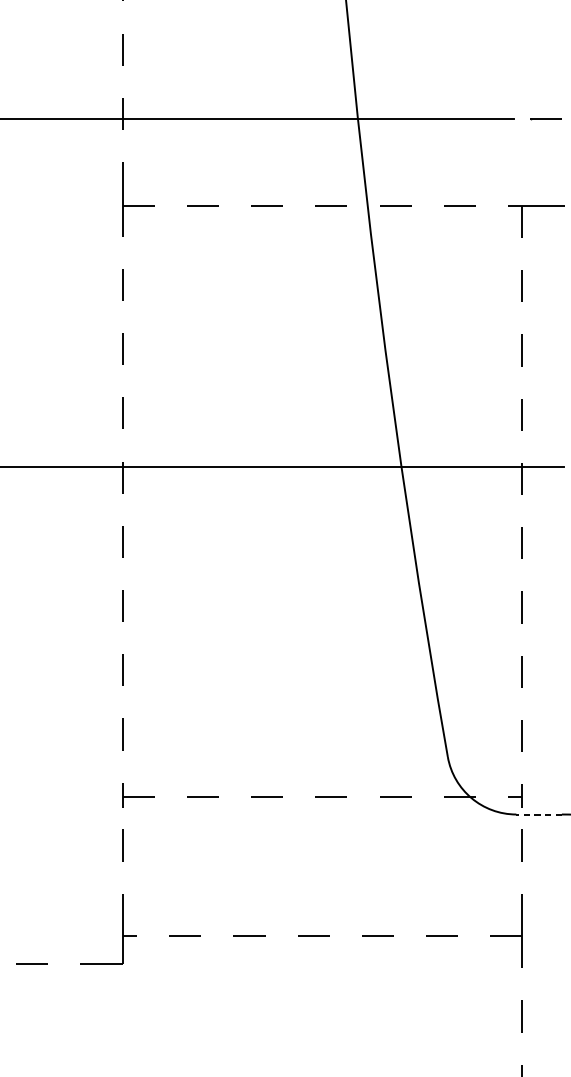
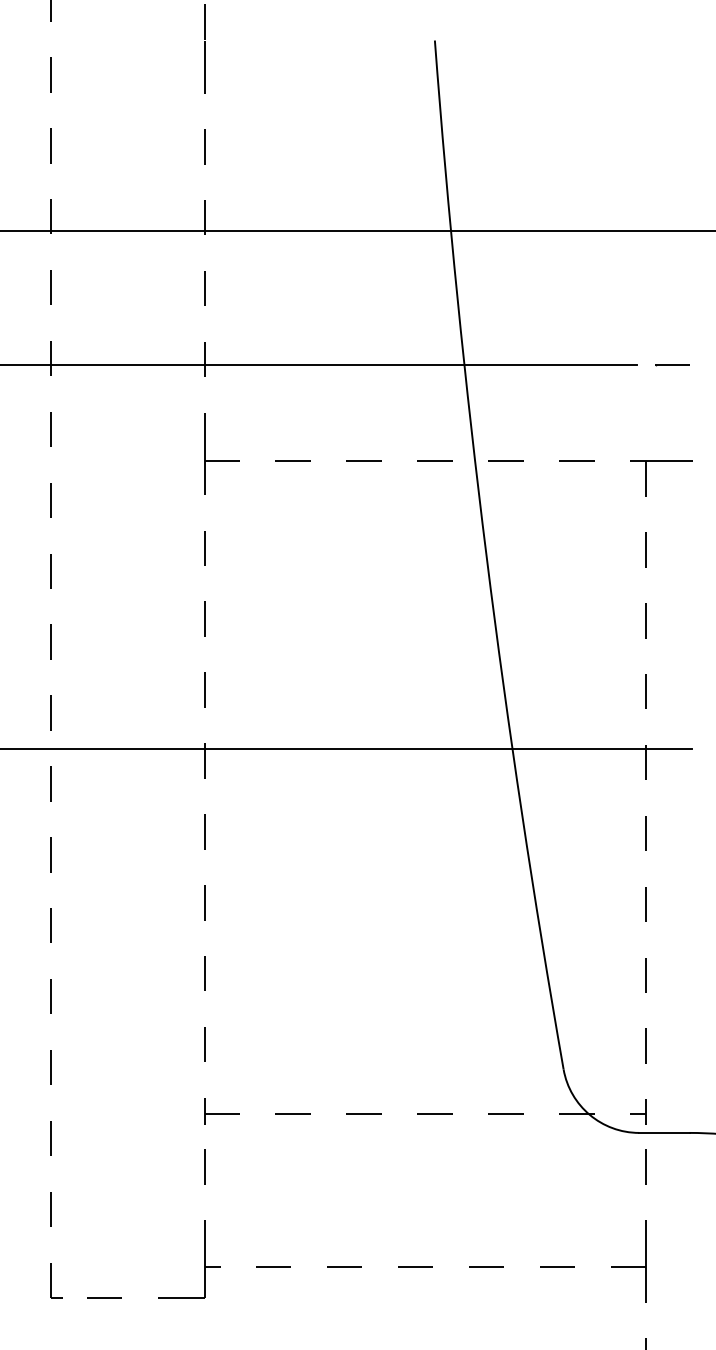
line: (538, 814) -> (663, 1132), dashed -> solid

